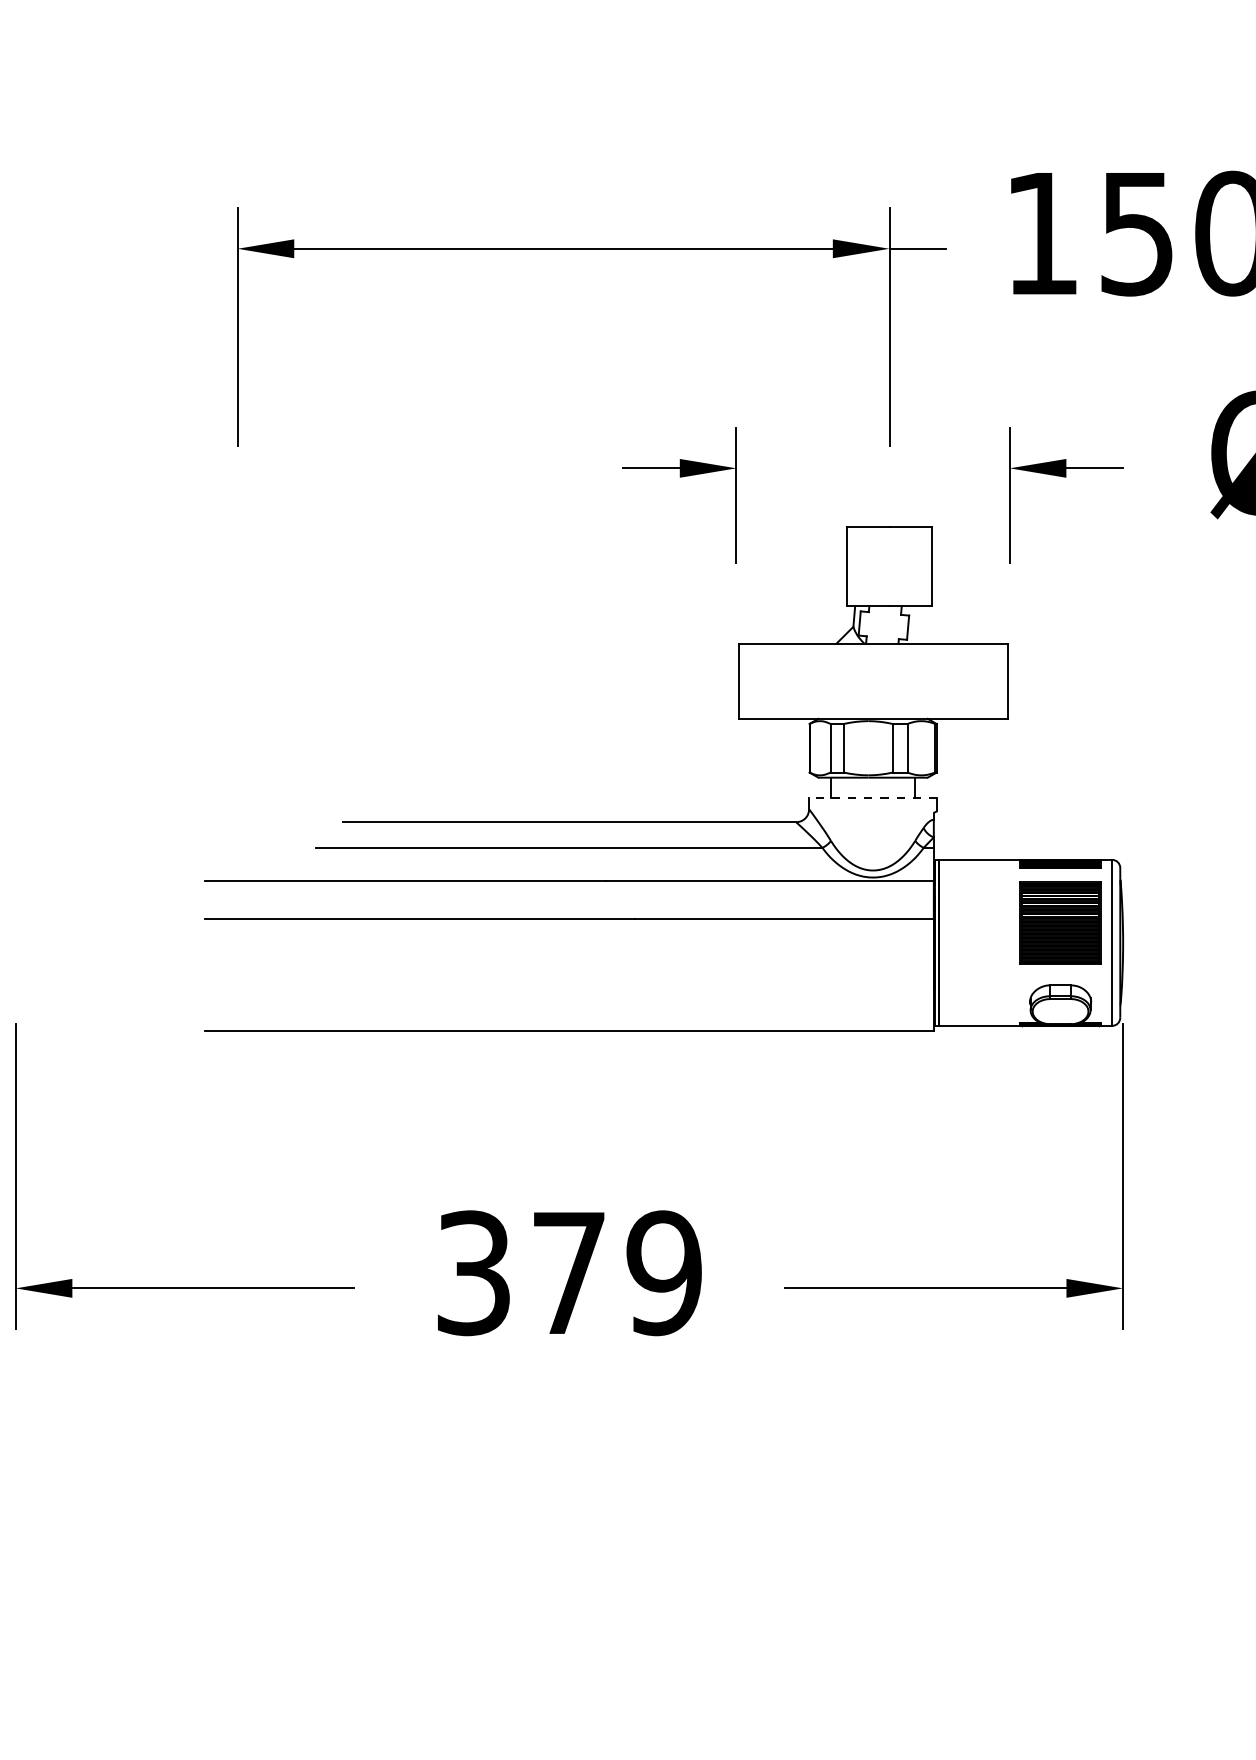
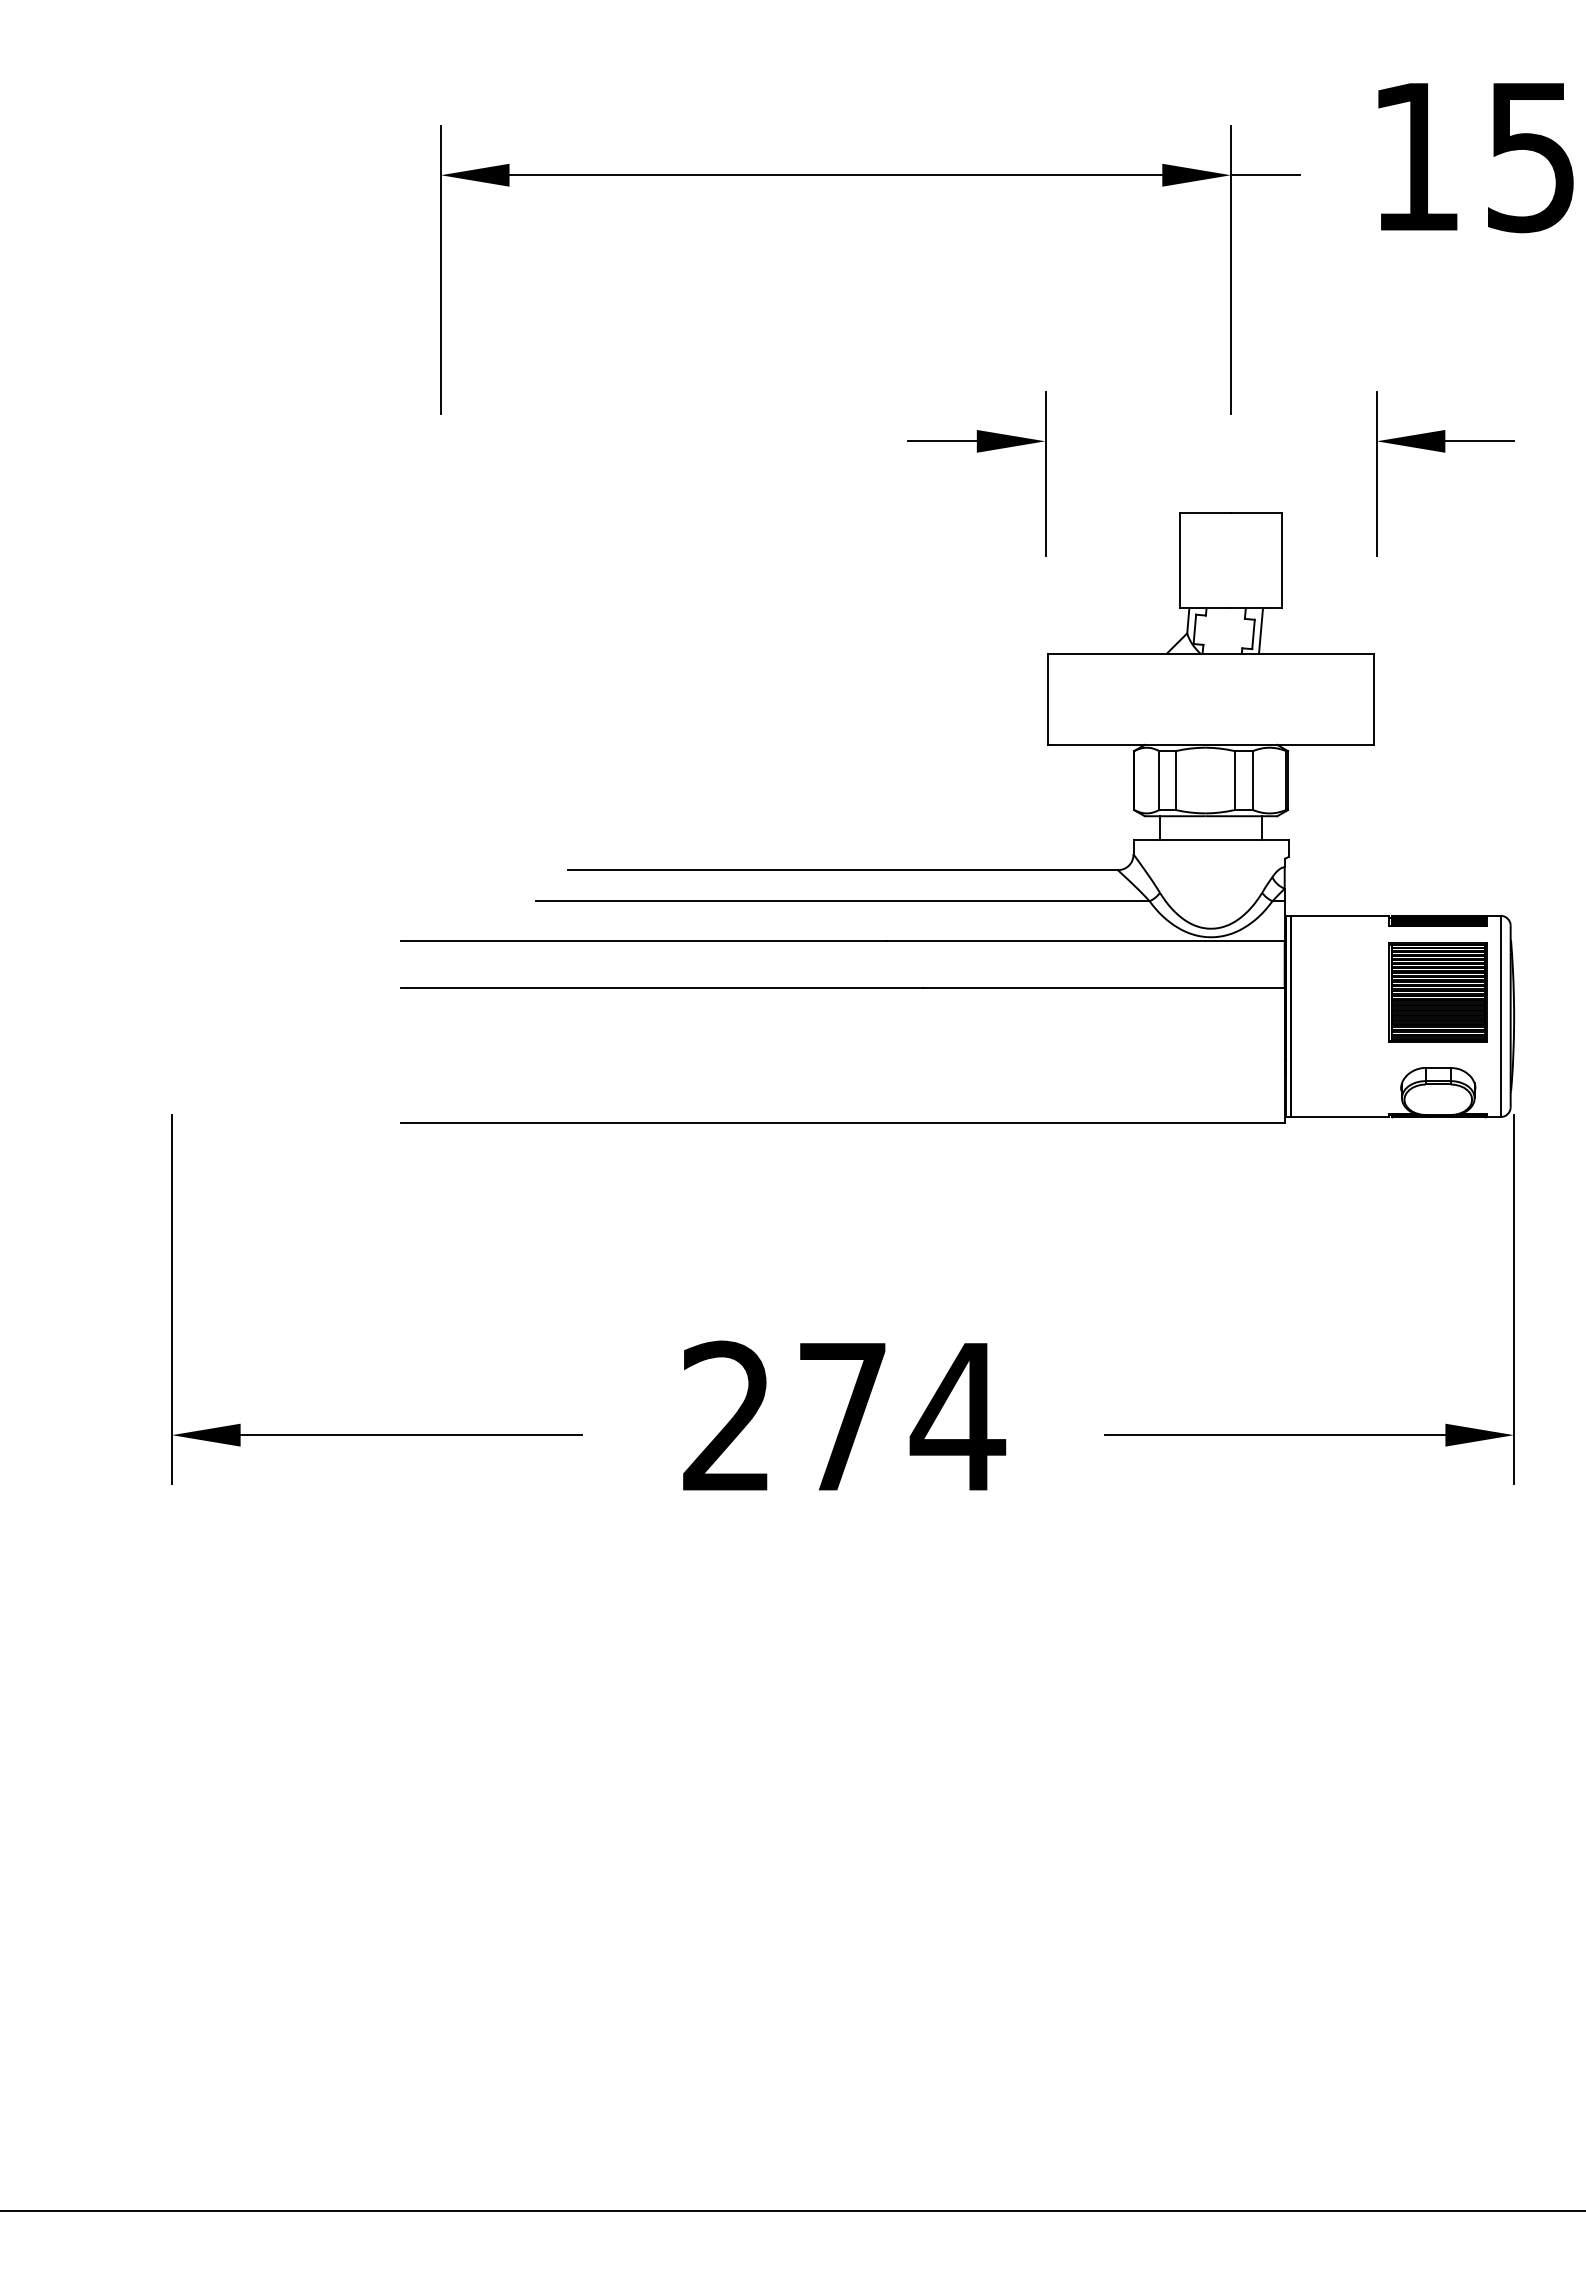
line: (914, 624) -> (1261, 630), added
line: (873, 797) -> (1211, 840), dashed -> solid
text: (570, 1272) -> (844, 1416), 379 -> 274

